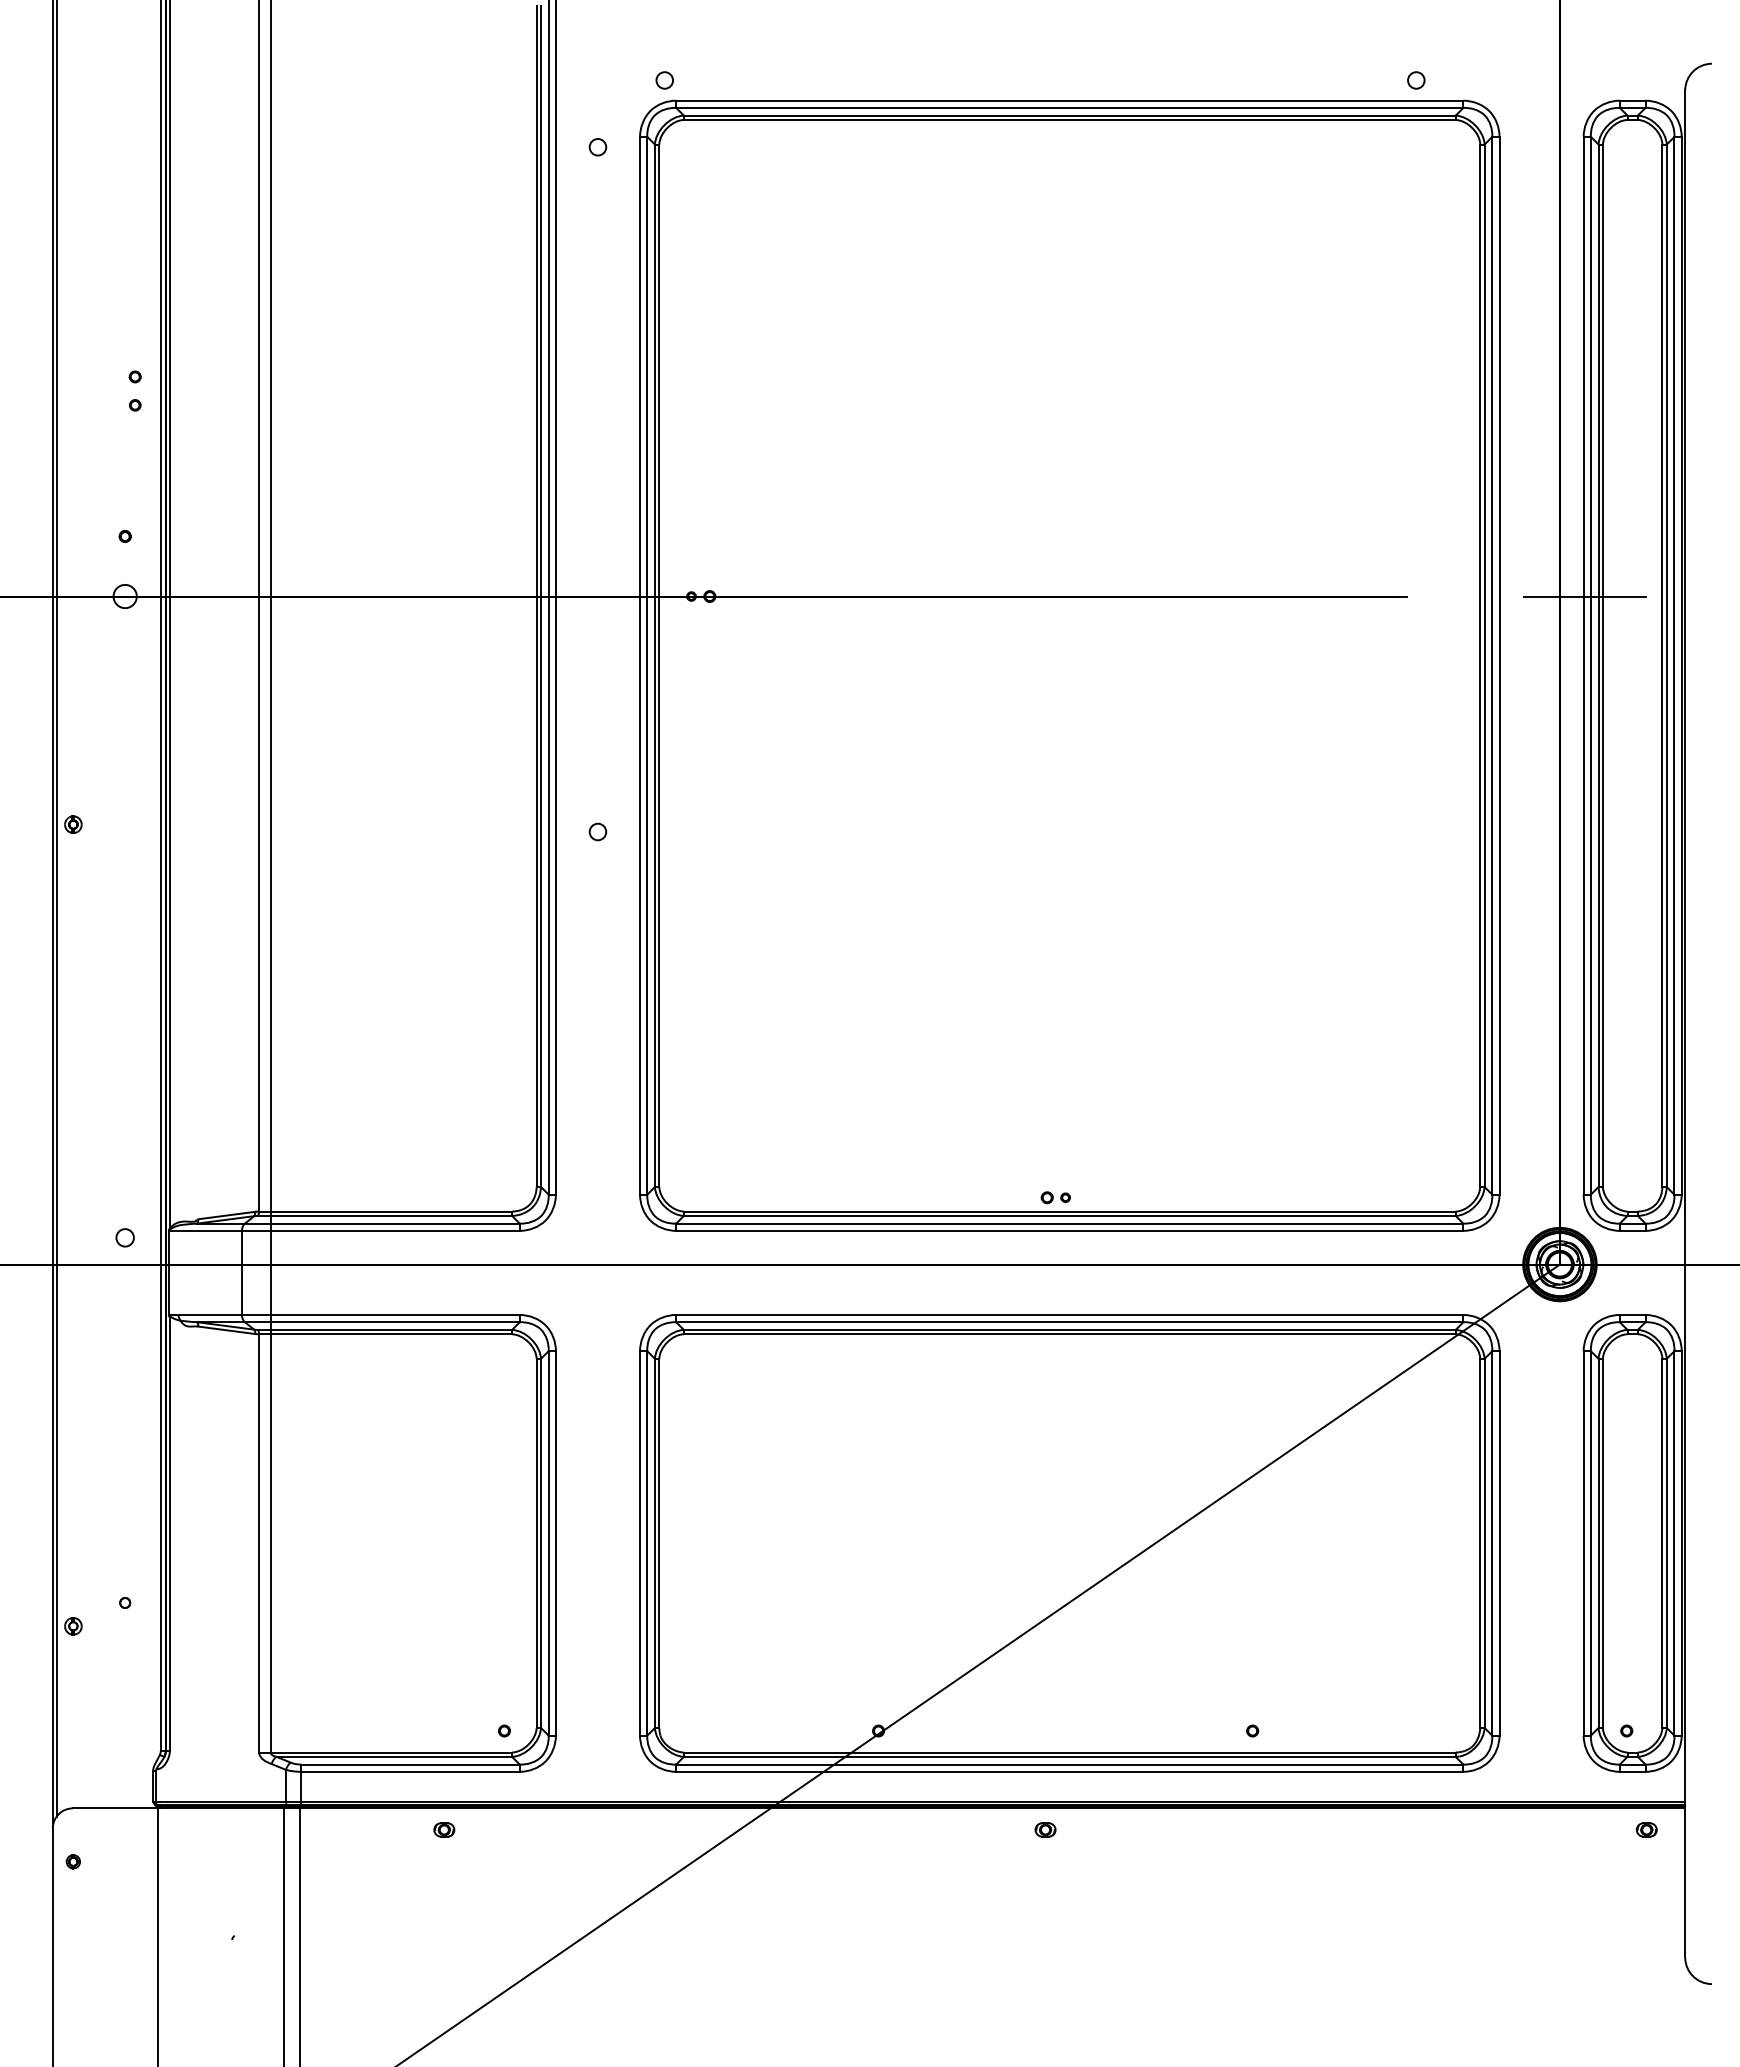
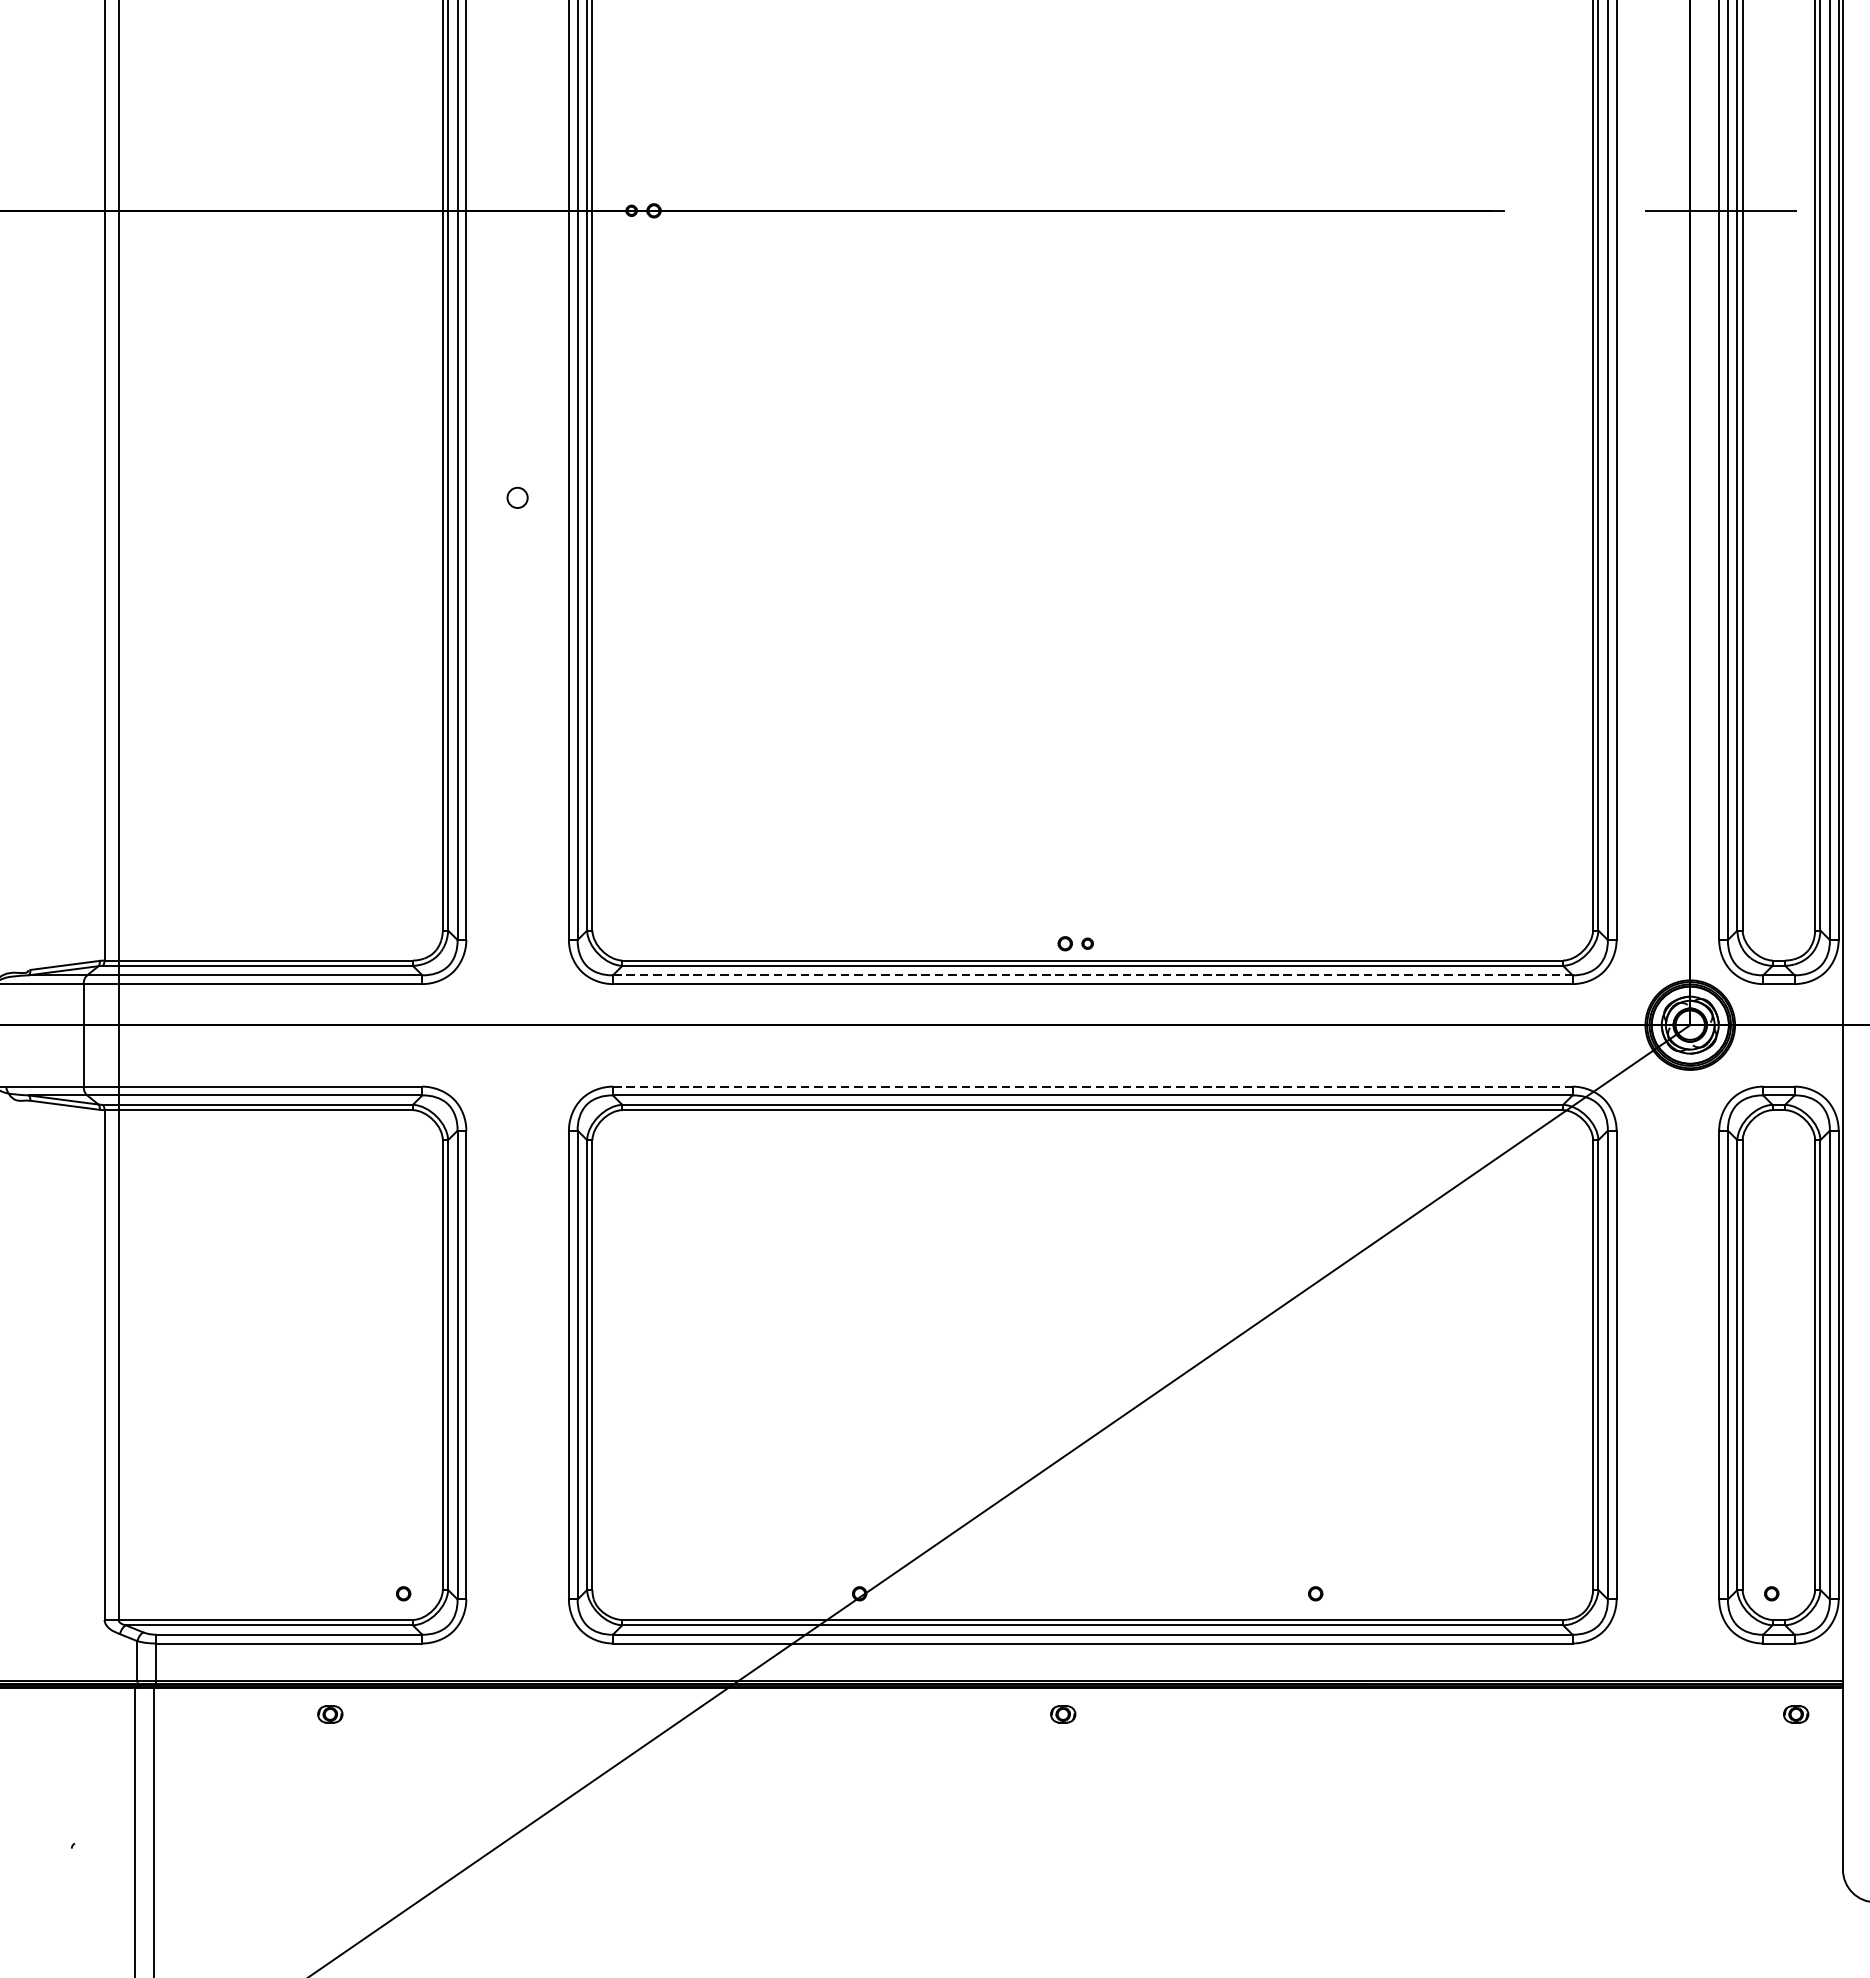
line: (1069, 1223) -> (1092, 975), solid -> dashed
line: (1069, 1314) -> (1092, 1086), solid -> dashed

